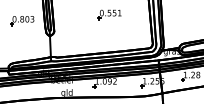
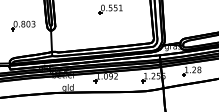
part: (22, 20) -> (23, 25), moved

